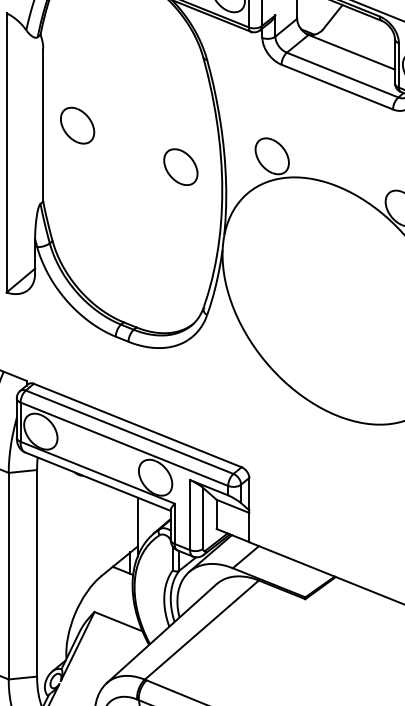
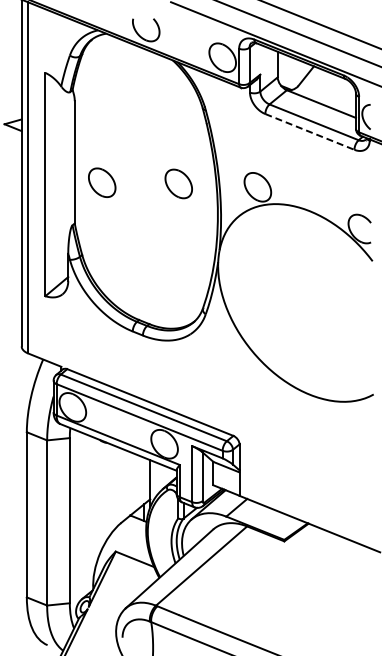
line: (338, 87) -> (310, 132), solid -> dashed
part: (77, 125) -> (102, 182), moved
part: (180, 166) -> (178, 183), moved

